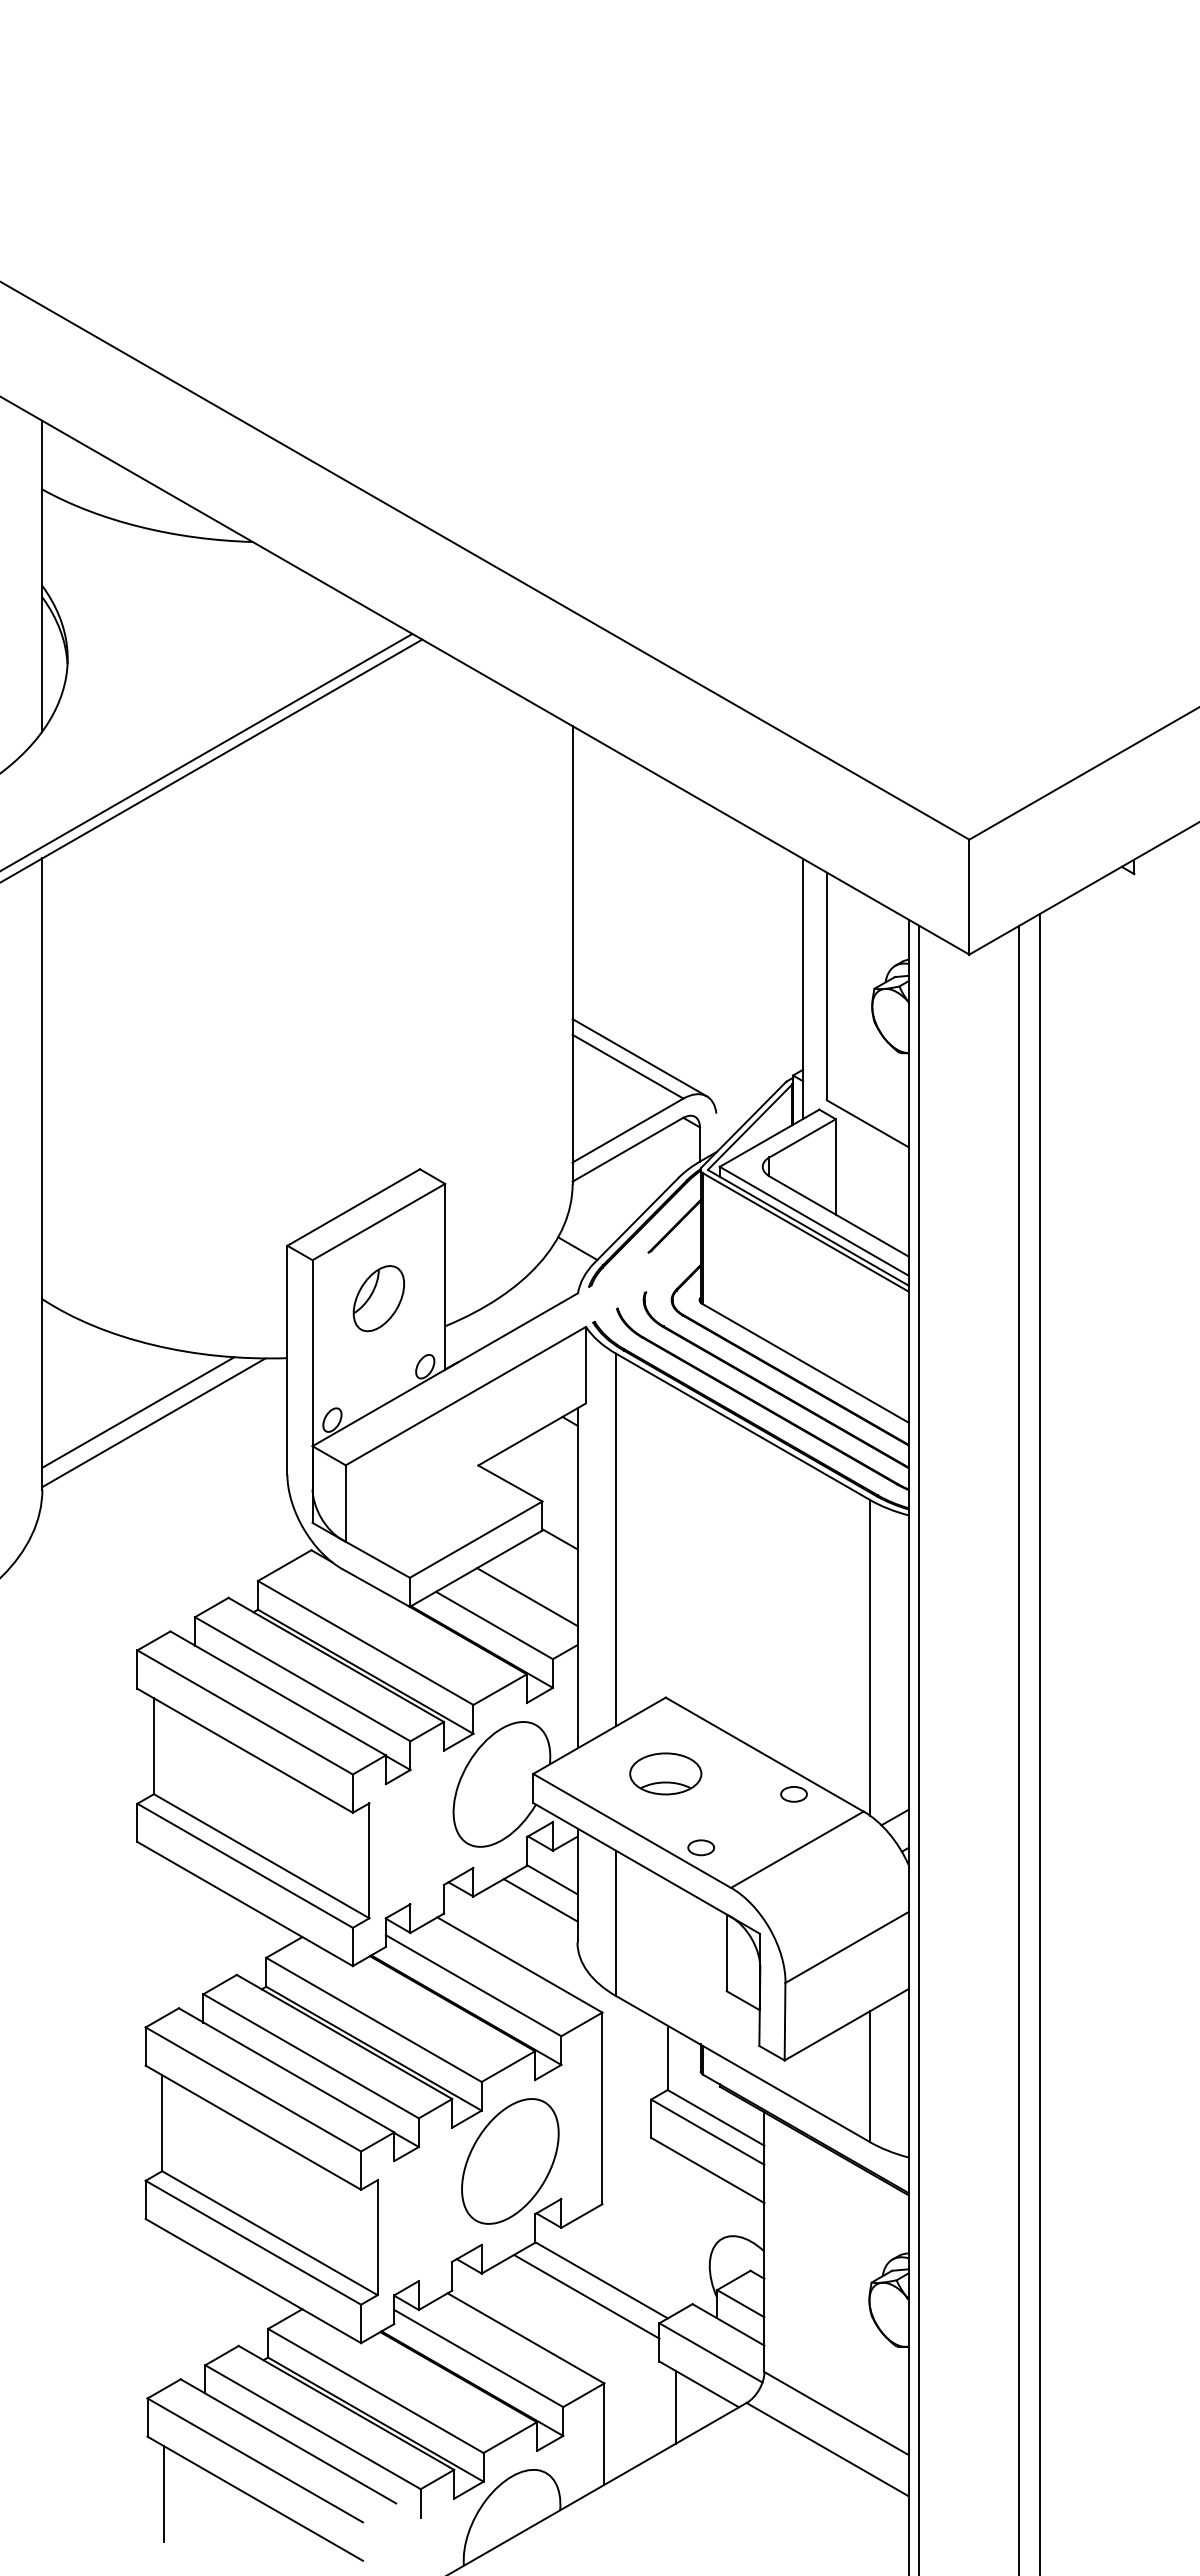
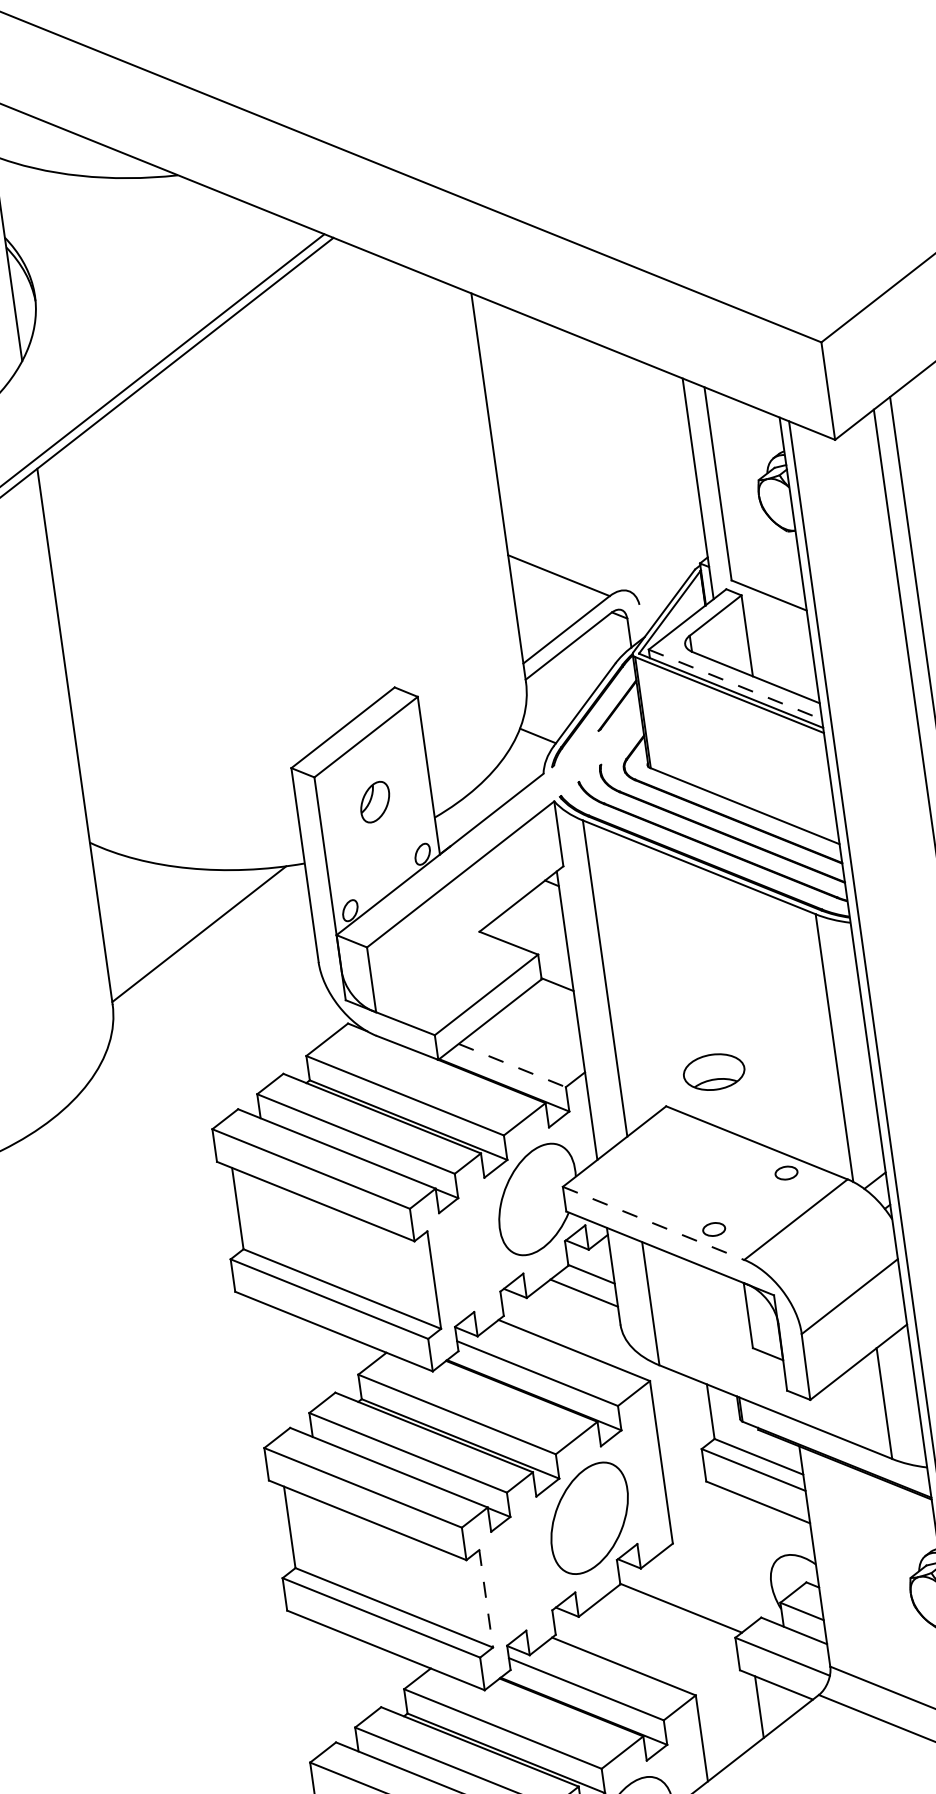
line: (639, 1057) -> (567, 566), removed
line: (814, 1221) -> (735, 684), solid -> dashed
part: (378, 1298) -> (374, 802), size x0.7
line: (138, 1412) -> (184, 927), removed
line: (527, 1597) -> (536, 1037), removed
line: (494, 1625) -> (512, 1065), solid -> dashed
part: (665, 1773) -> (713, 1071), moved
line: (632, 1831) -> (653, 1223), solid -> dashed
line: (377, 2238) -> (486, 1599), solid -> dashed
line: (586, 2296) -> (670, 1623), removed

